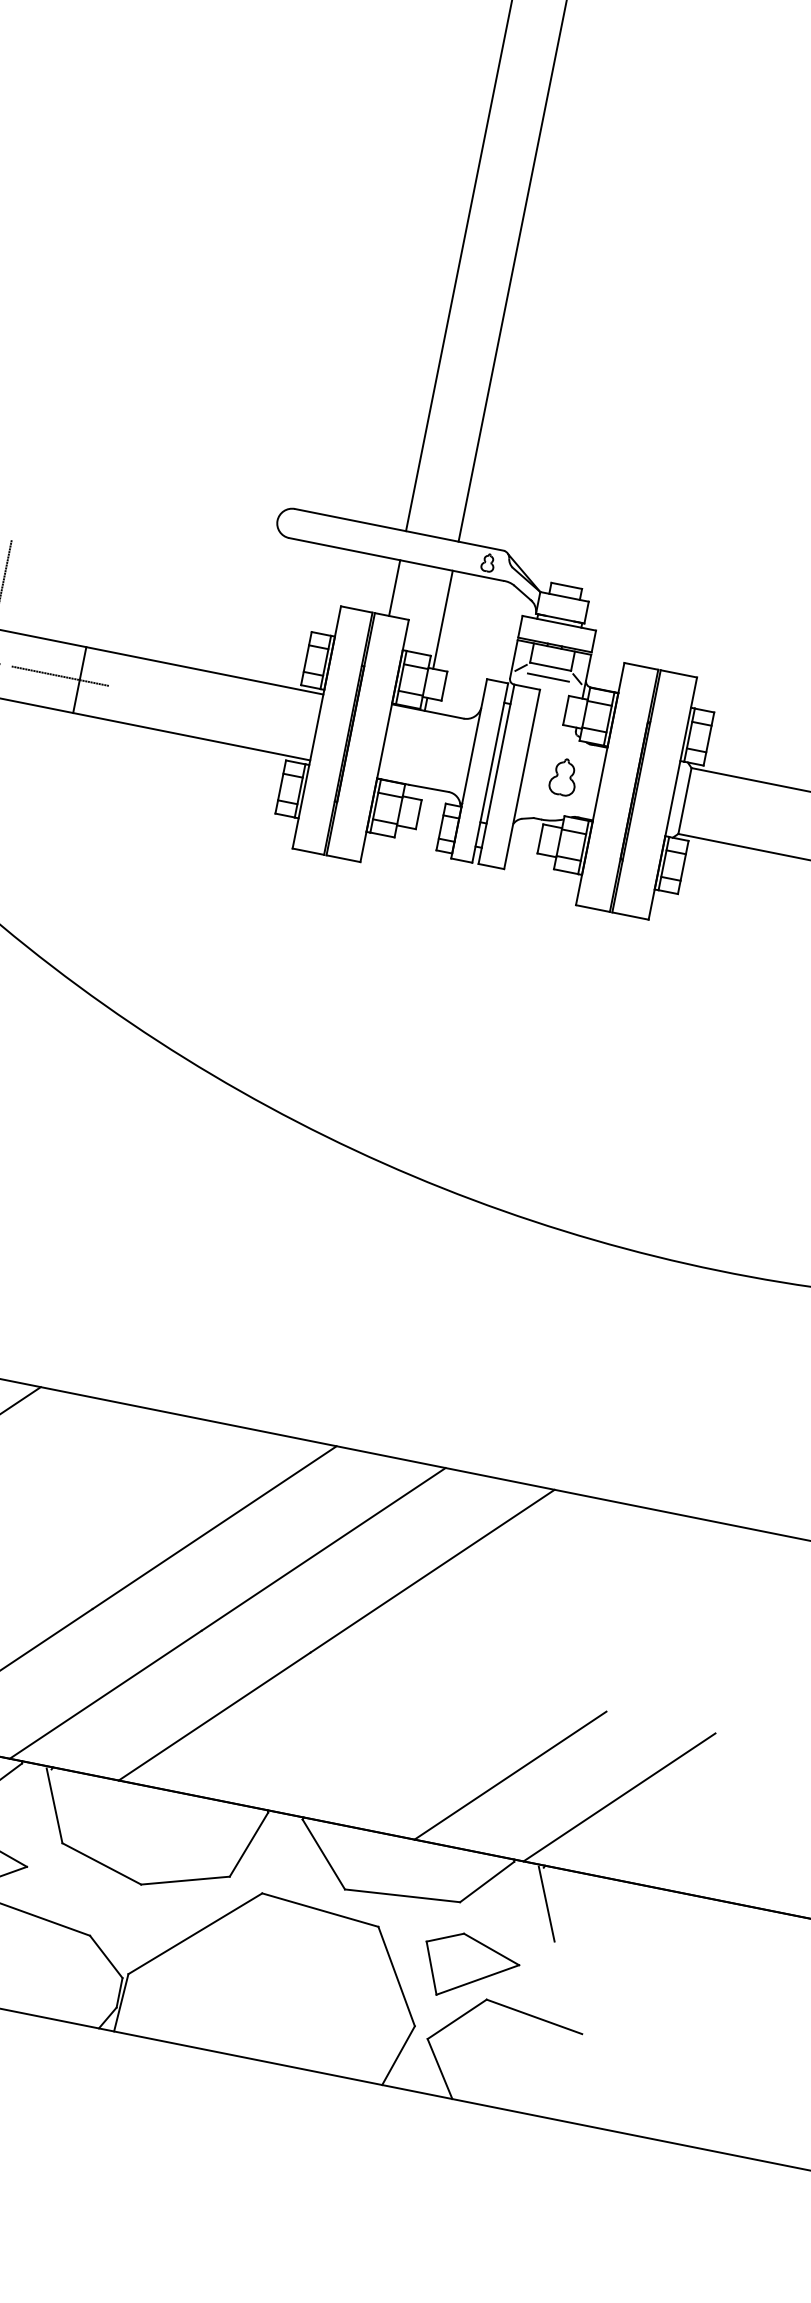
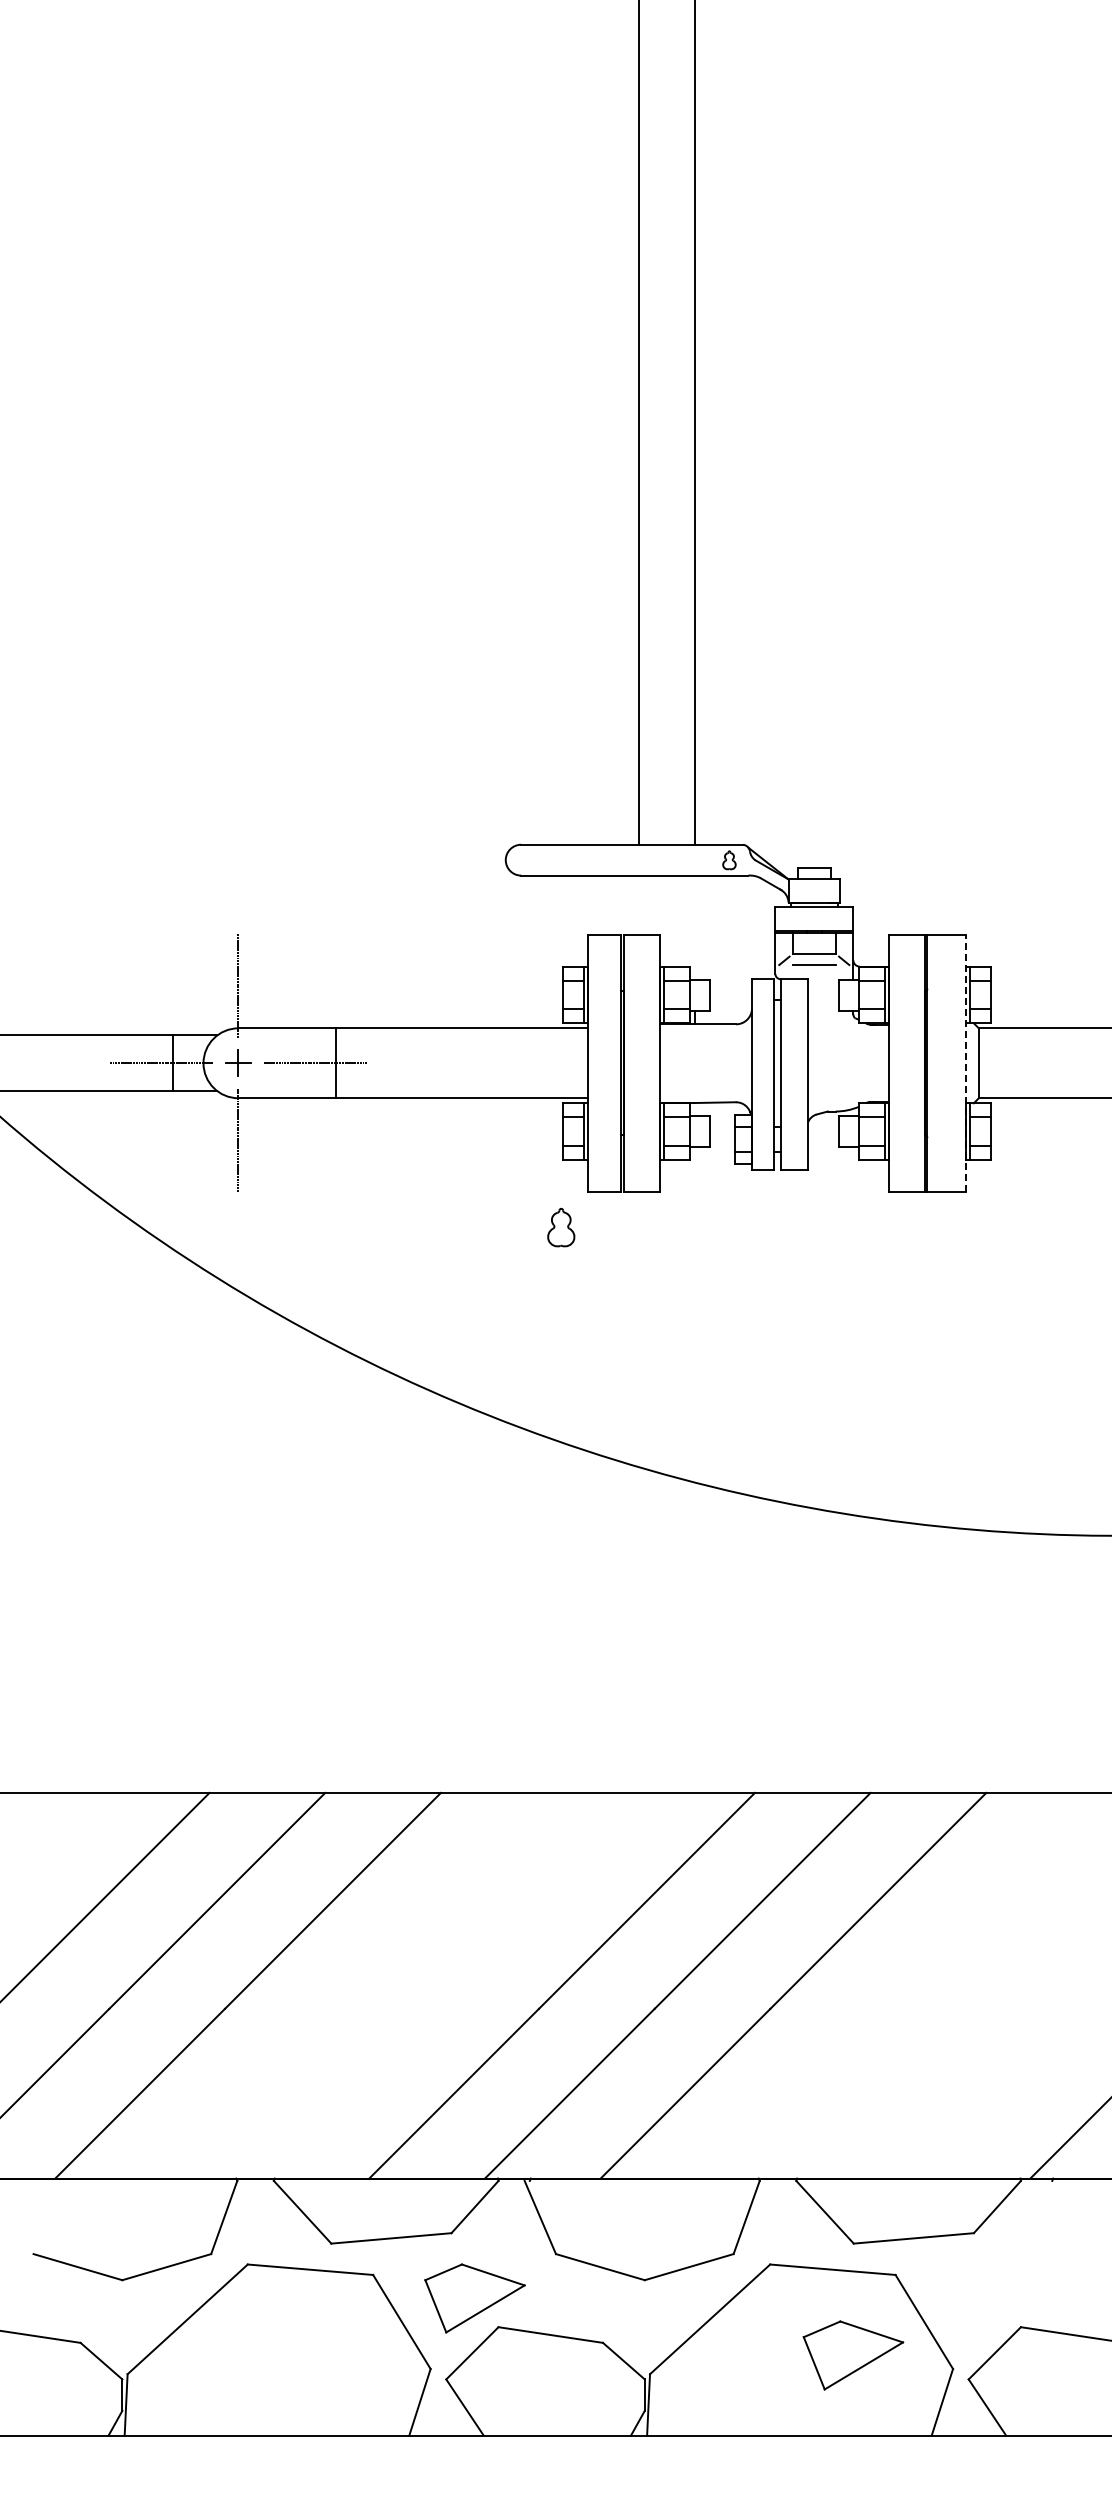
line: (395, 587) -> (639, 904), removed
line: (442, 619) -> (694, 927), removed
part: (564, 777) -> (561, 1227), moved
line: (672, 798) -> (965, 1063), solid -> dashed
line: (510, 1775) -> (999, 2093), removed
line: (546, 1904) -> (1062, 2217), removed
part: (470, 1968) -> (853, 2355), moved

